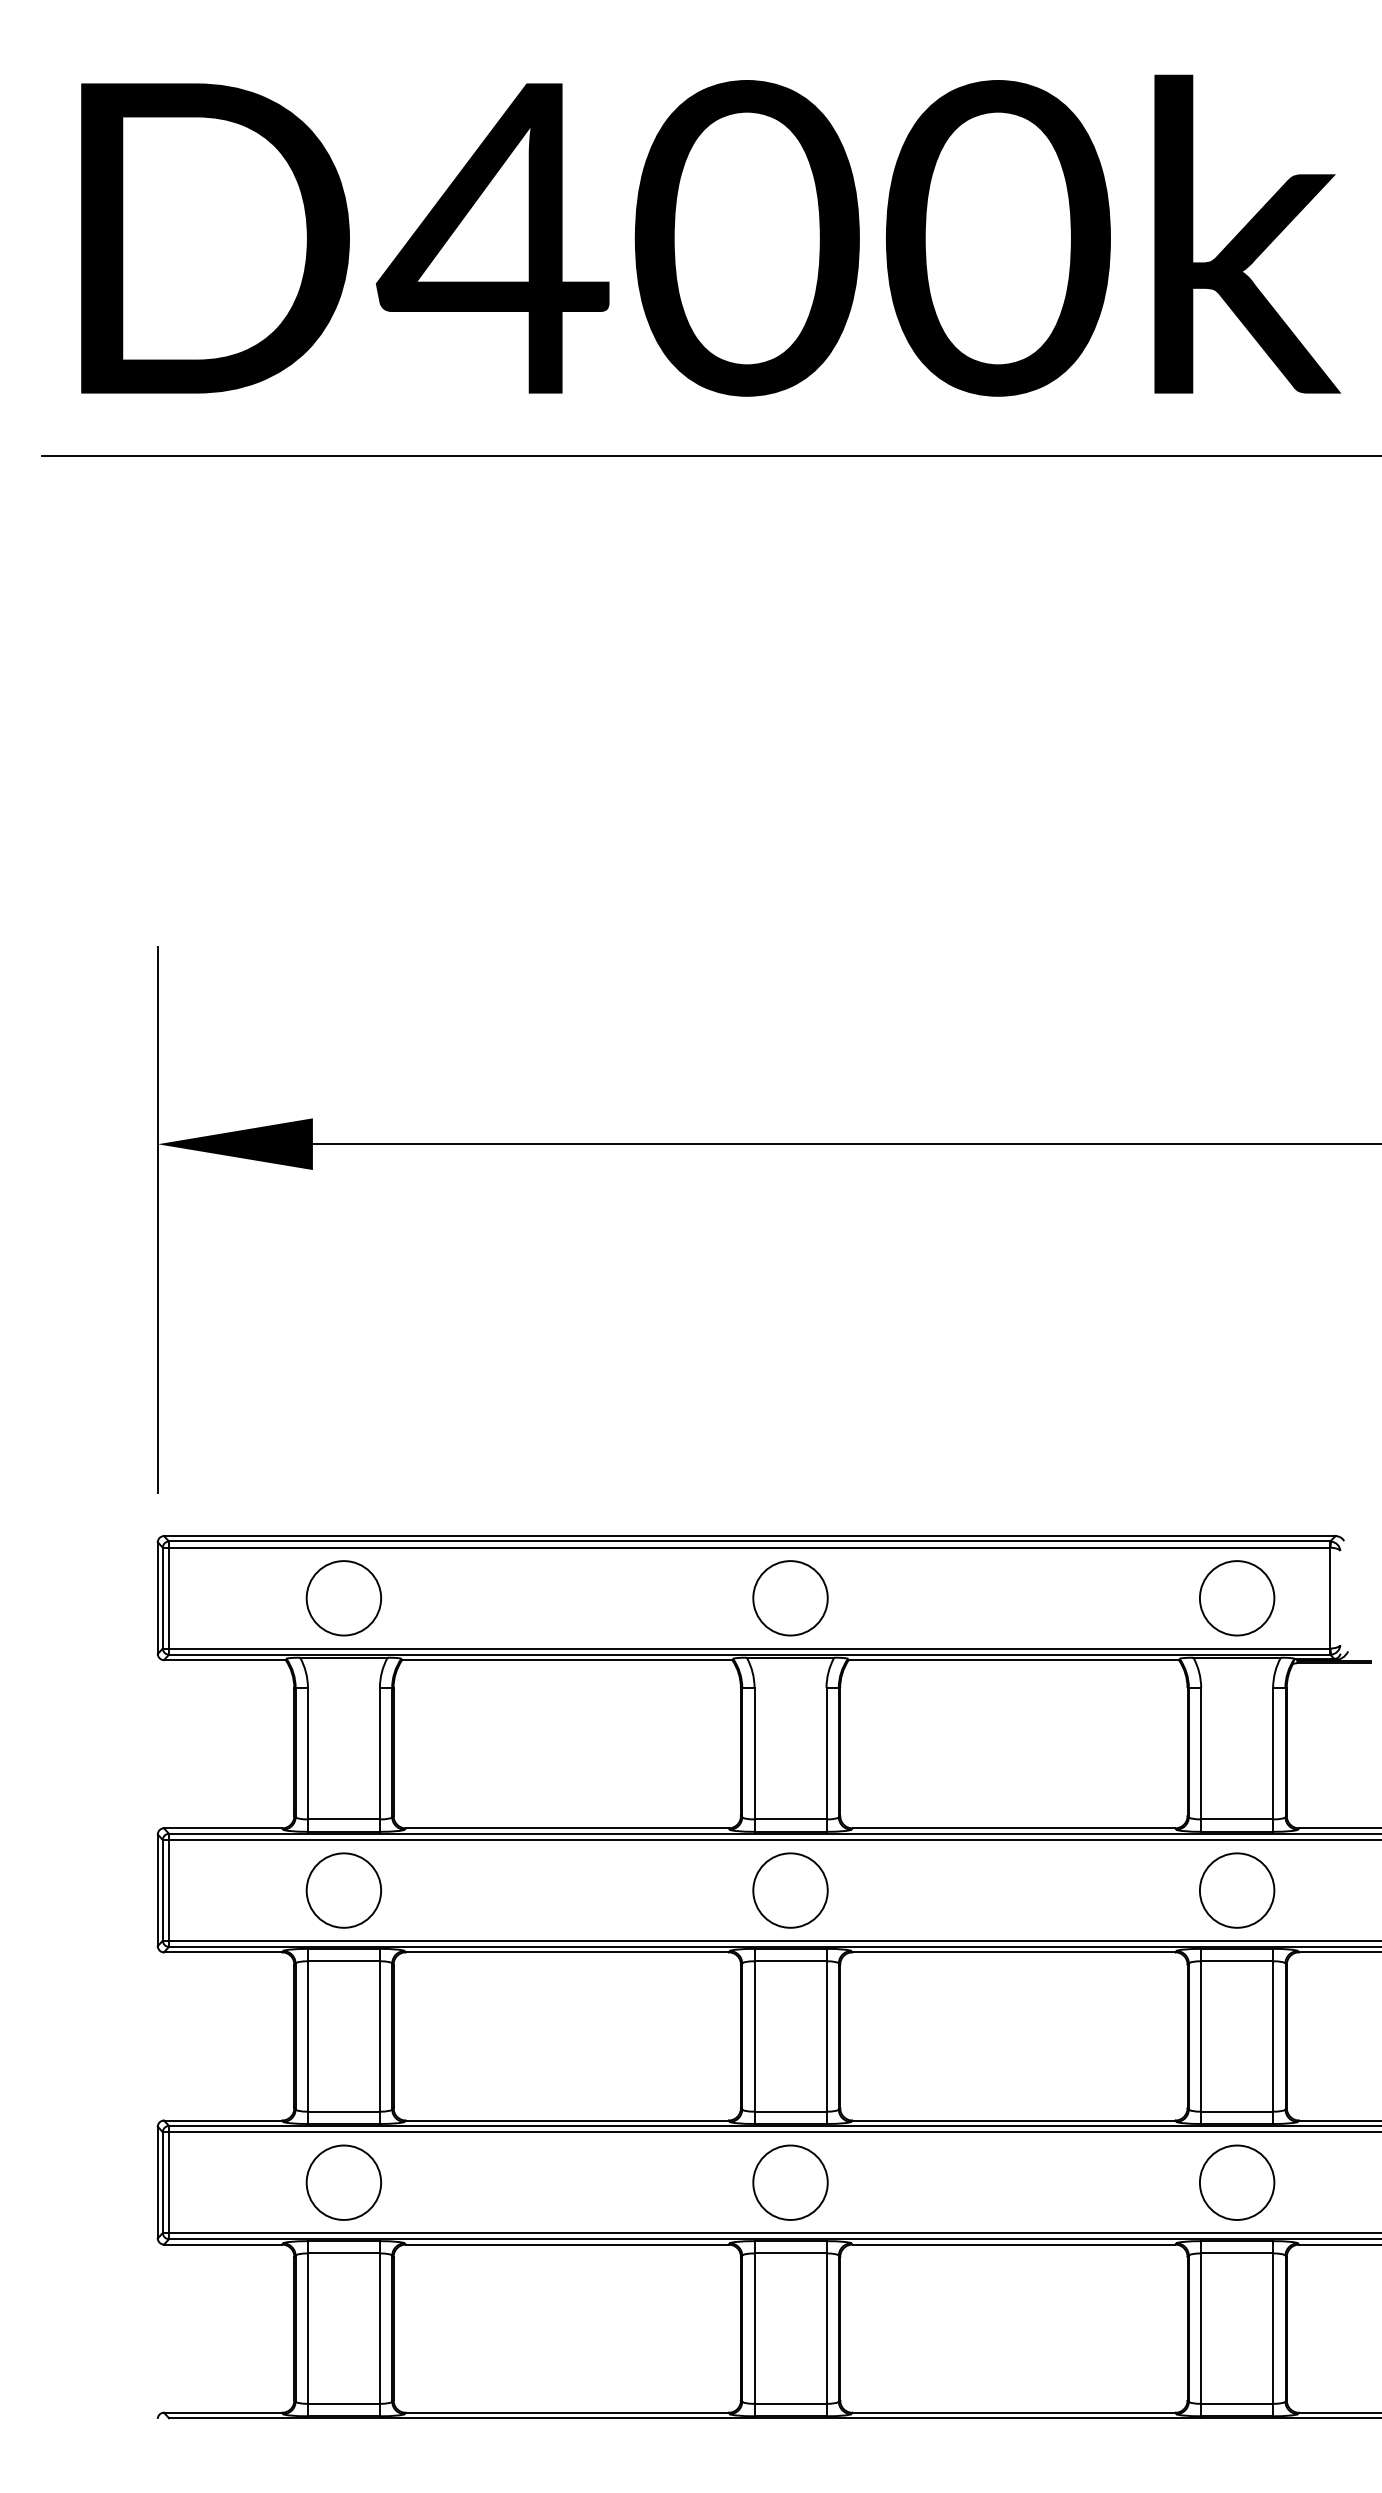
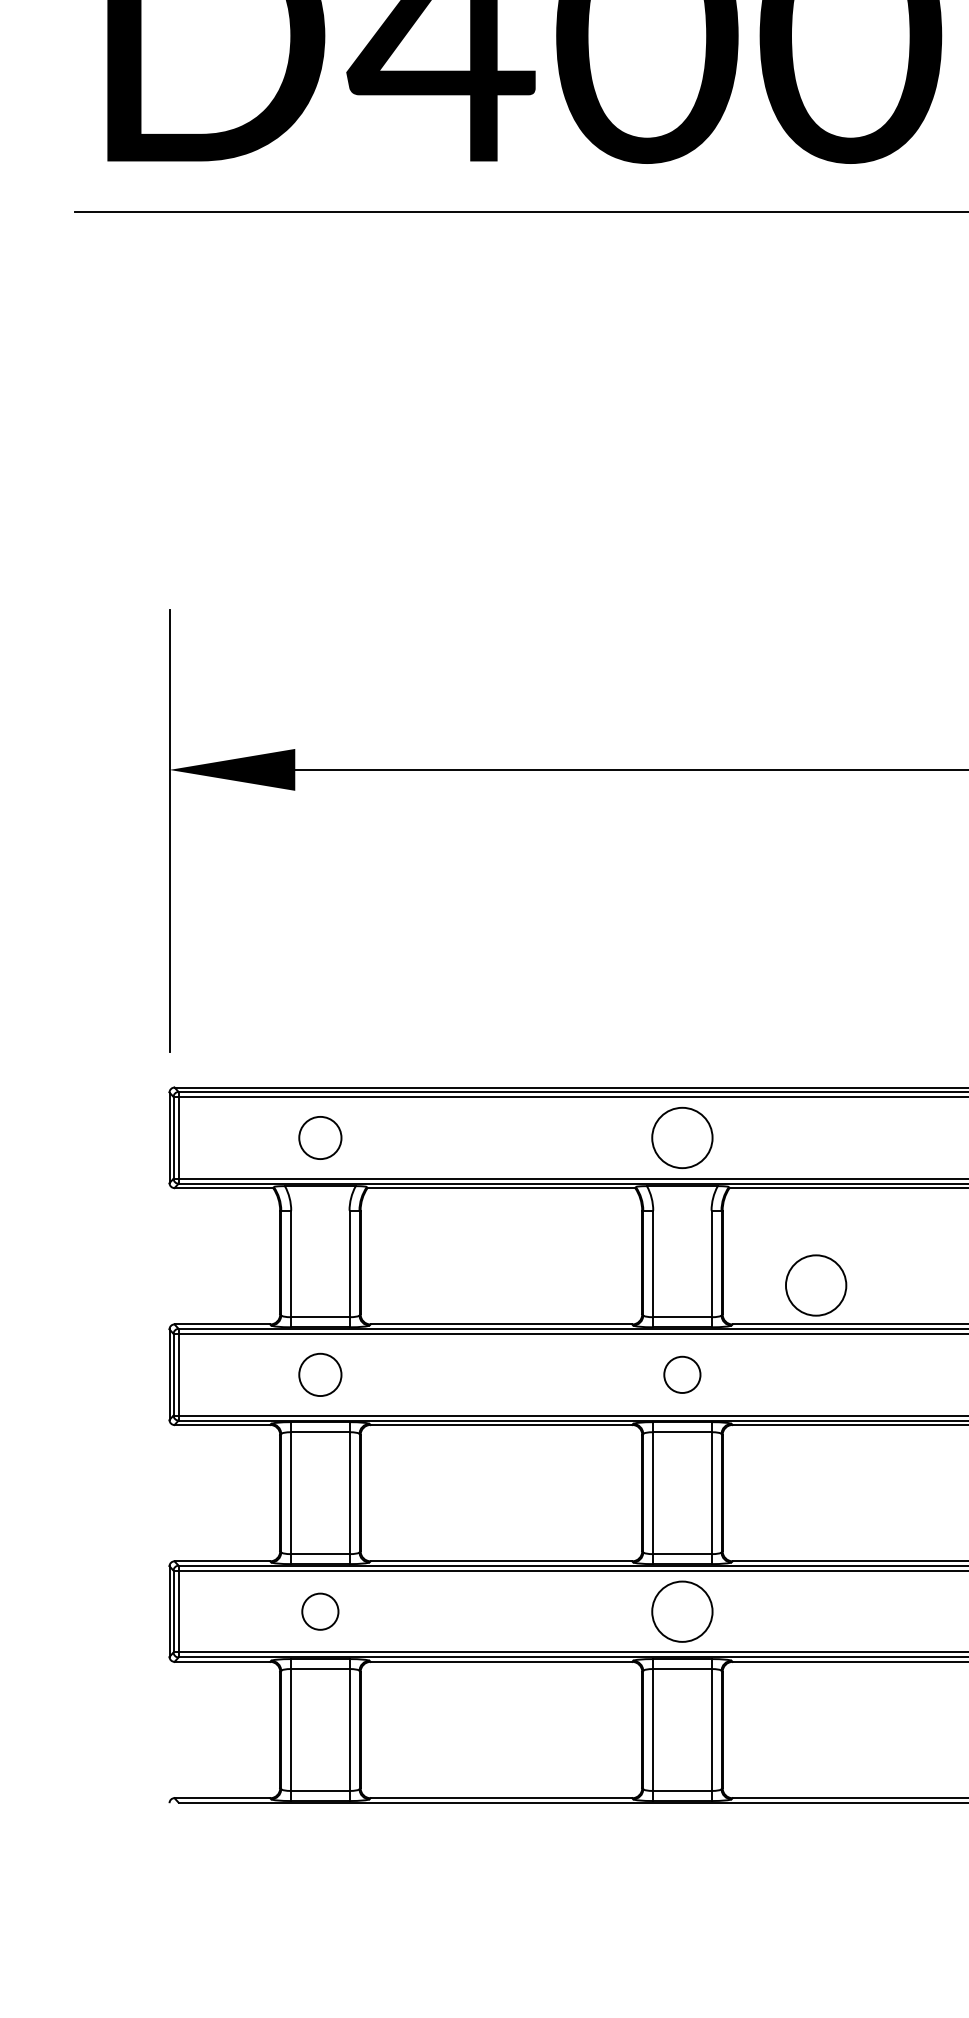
circle: (343, 1598) -> (320, 1138), size x0.7
circle: (955, 1780) -> (816, 1285), added
circle: (343, 1890) -> (320, 1374), size x0.7
circle: (790, 1890) -> (682, 1374), size x0.6
circle: (343, 2182) -> (320, 1611), size x0.6

